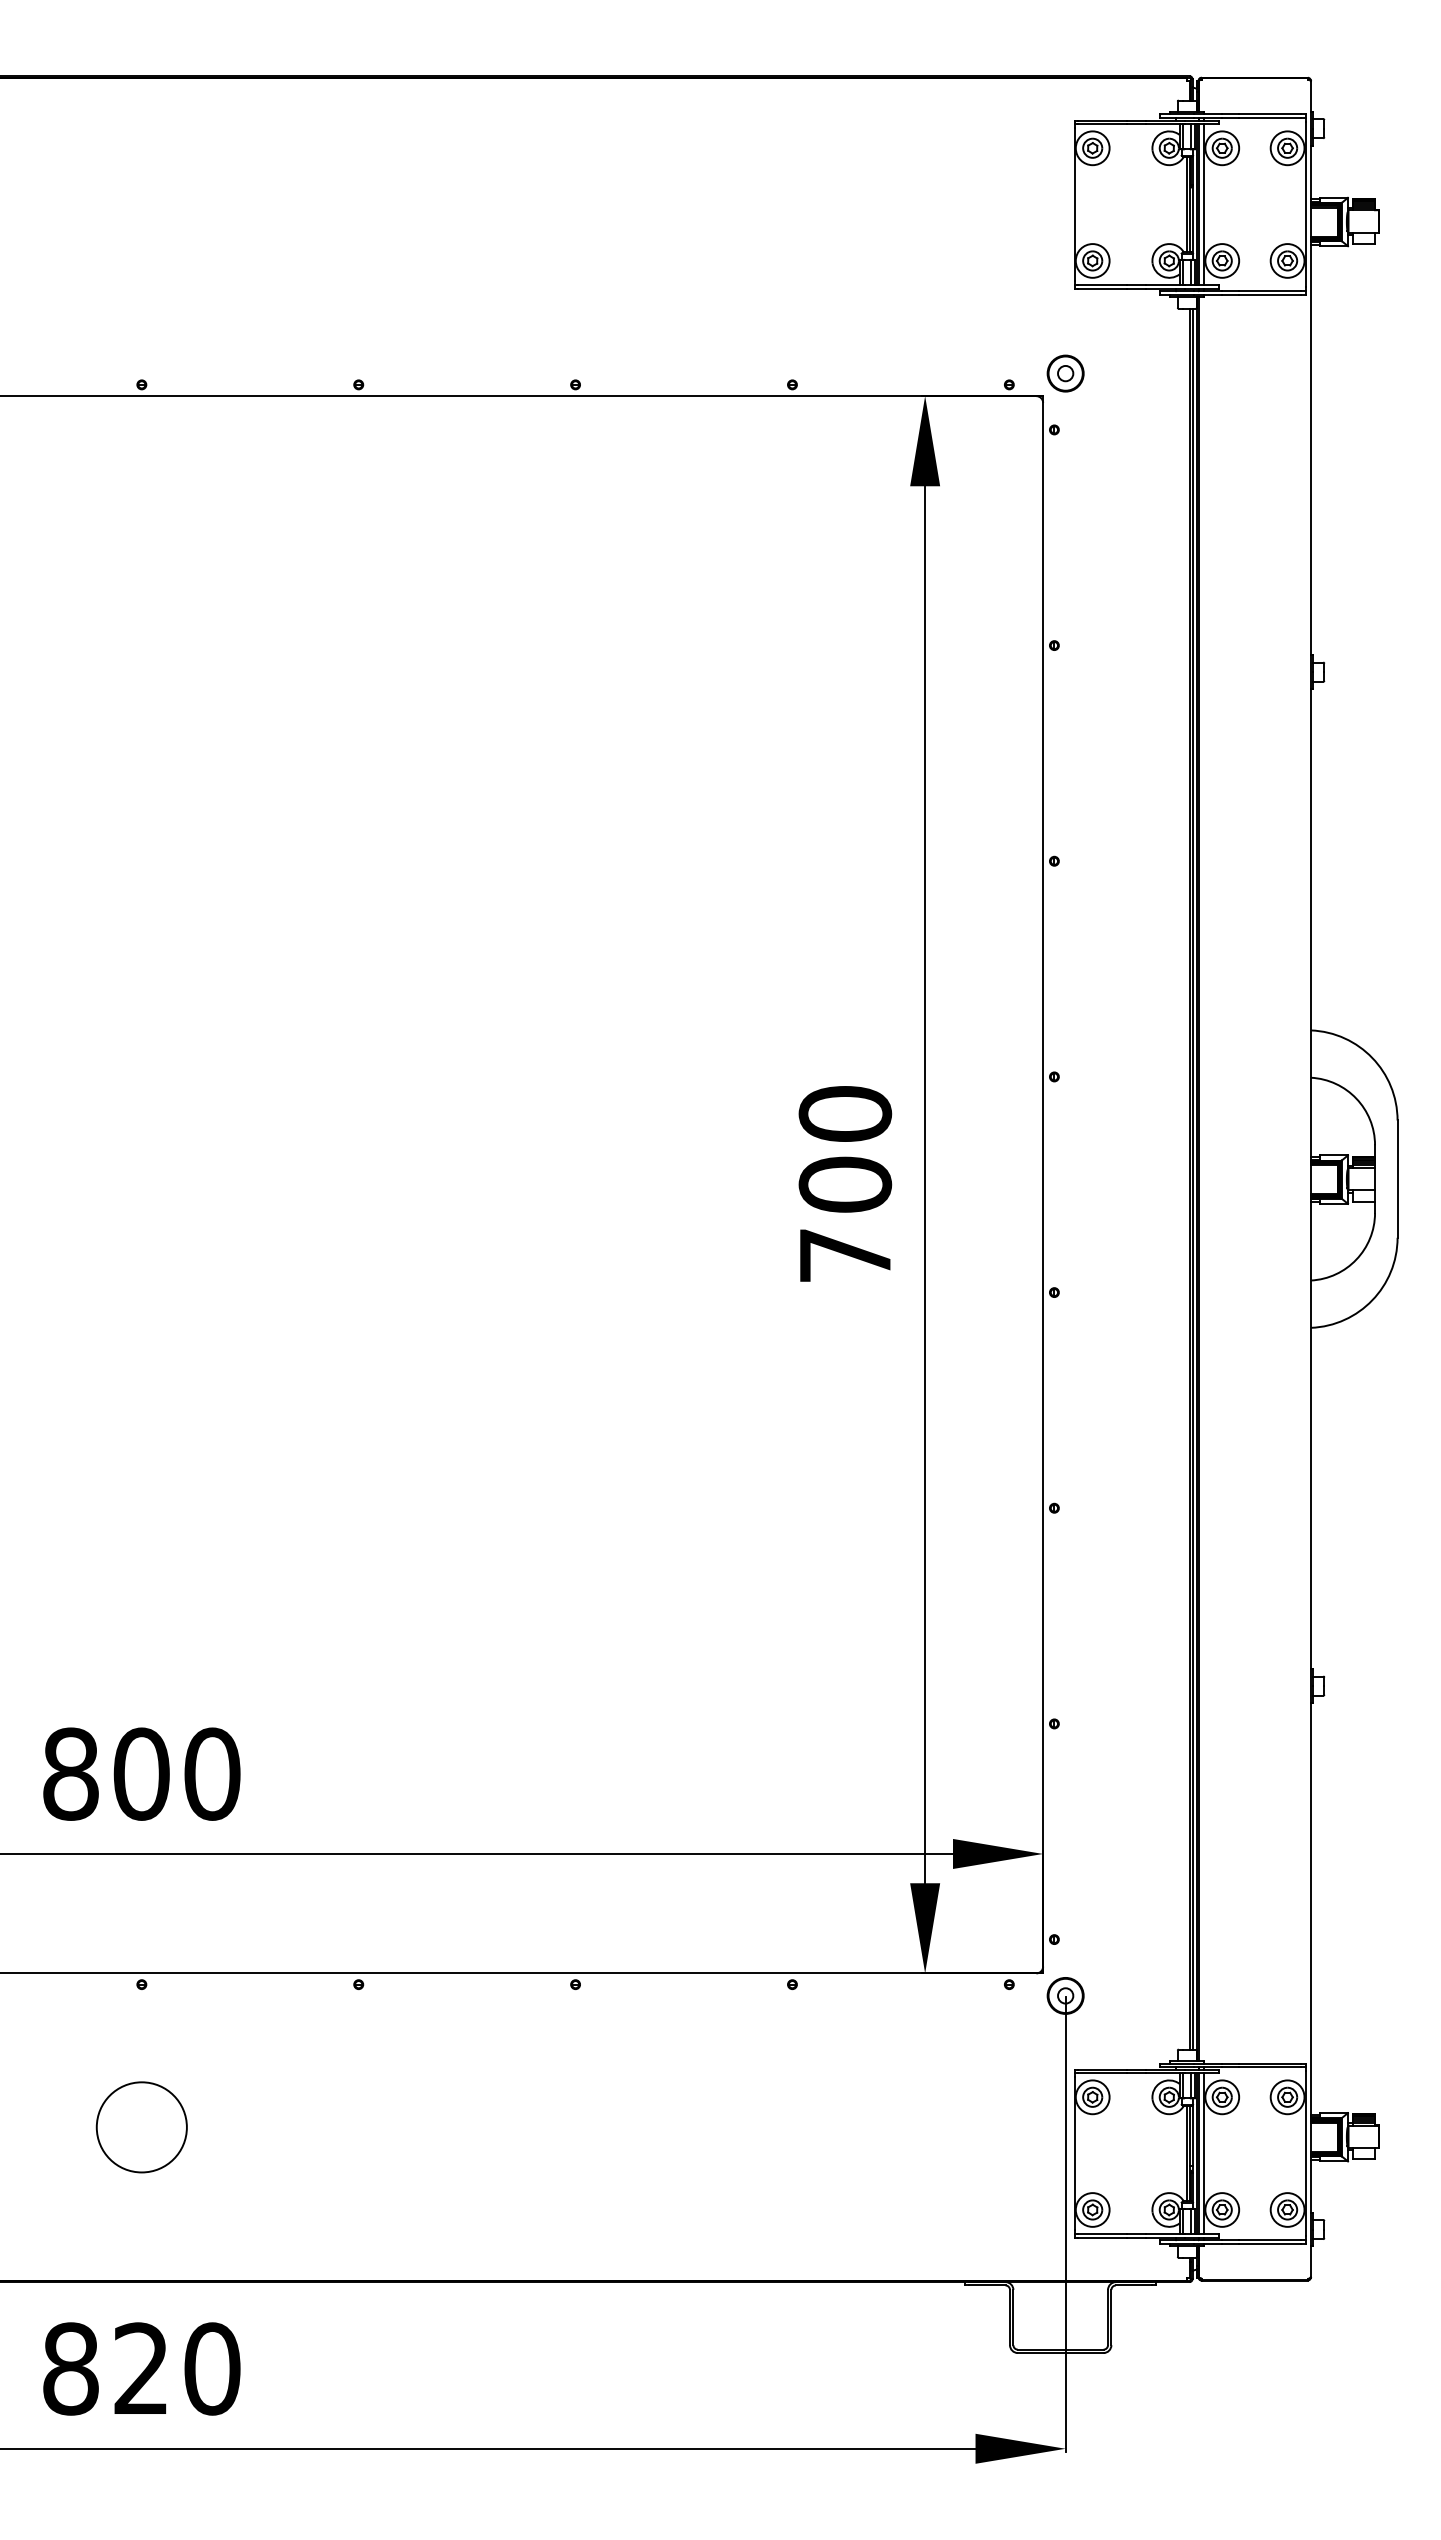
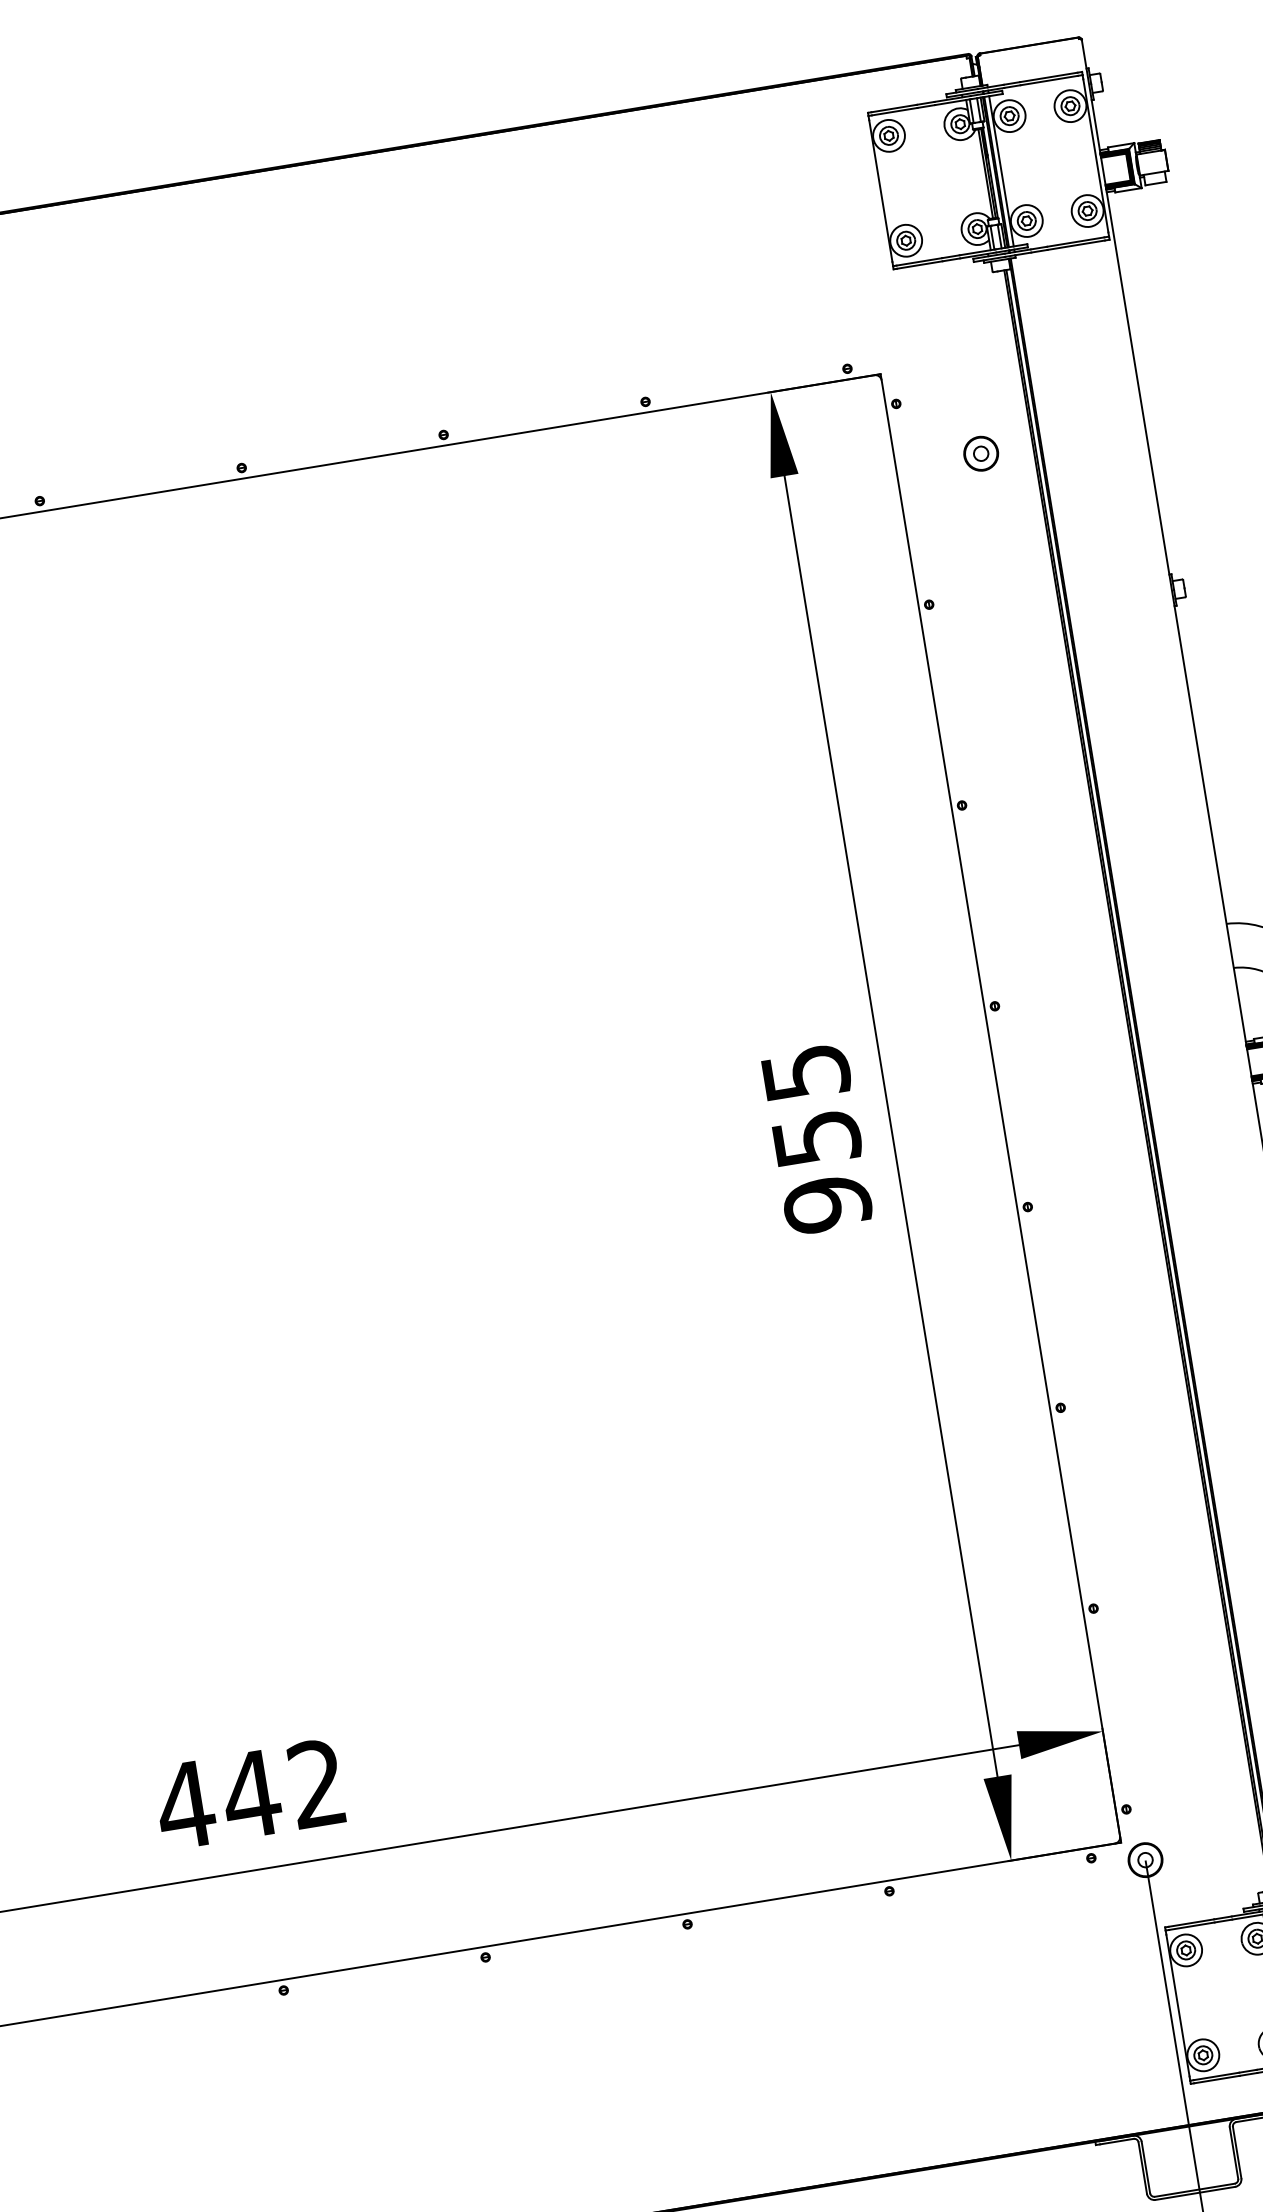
part: (1065, 373) -> (981, 453), moved
text: (845, 1184) -> (816, 1138), 700 -> 955
text: (140, 1773) -> (250, 1794), 800 -> 442
circle: (141, 2127) -> (305, 2123), removed

